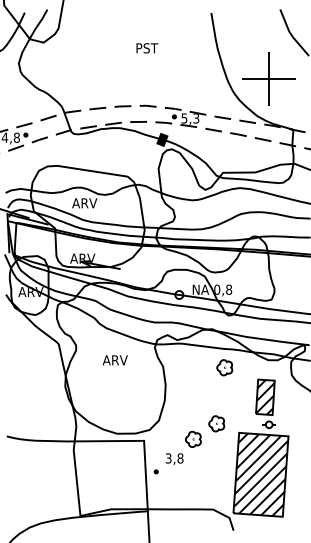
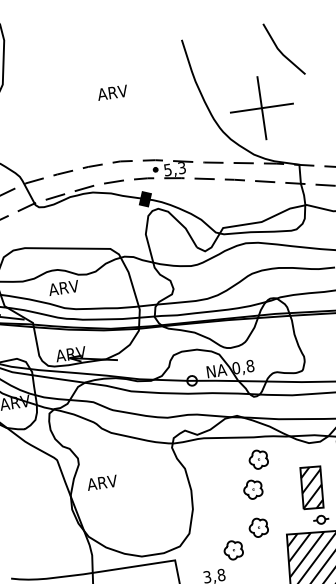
text: (147, 48) -> (111, 93), PST -> ARV
text: (114, 360) -> (101, 483), moved
part: (216, 391) -> (252, 489), added

